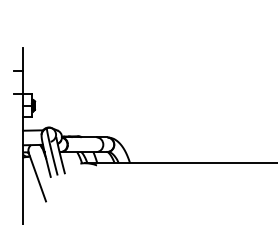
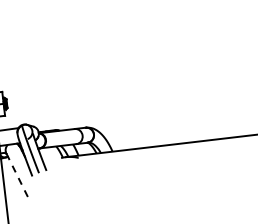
line: (37, 177) -> (18, 177), solid -> dashed

